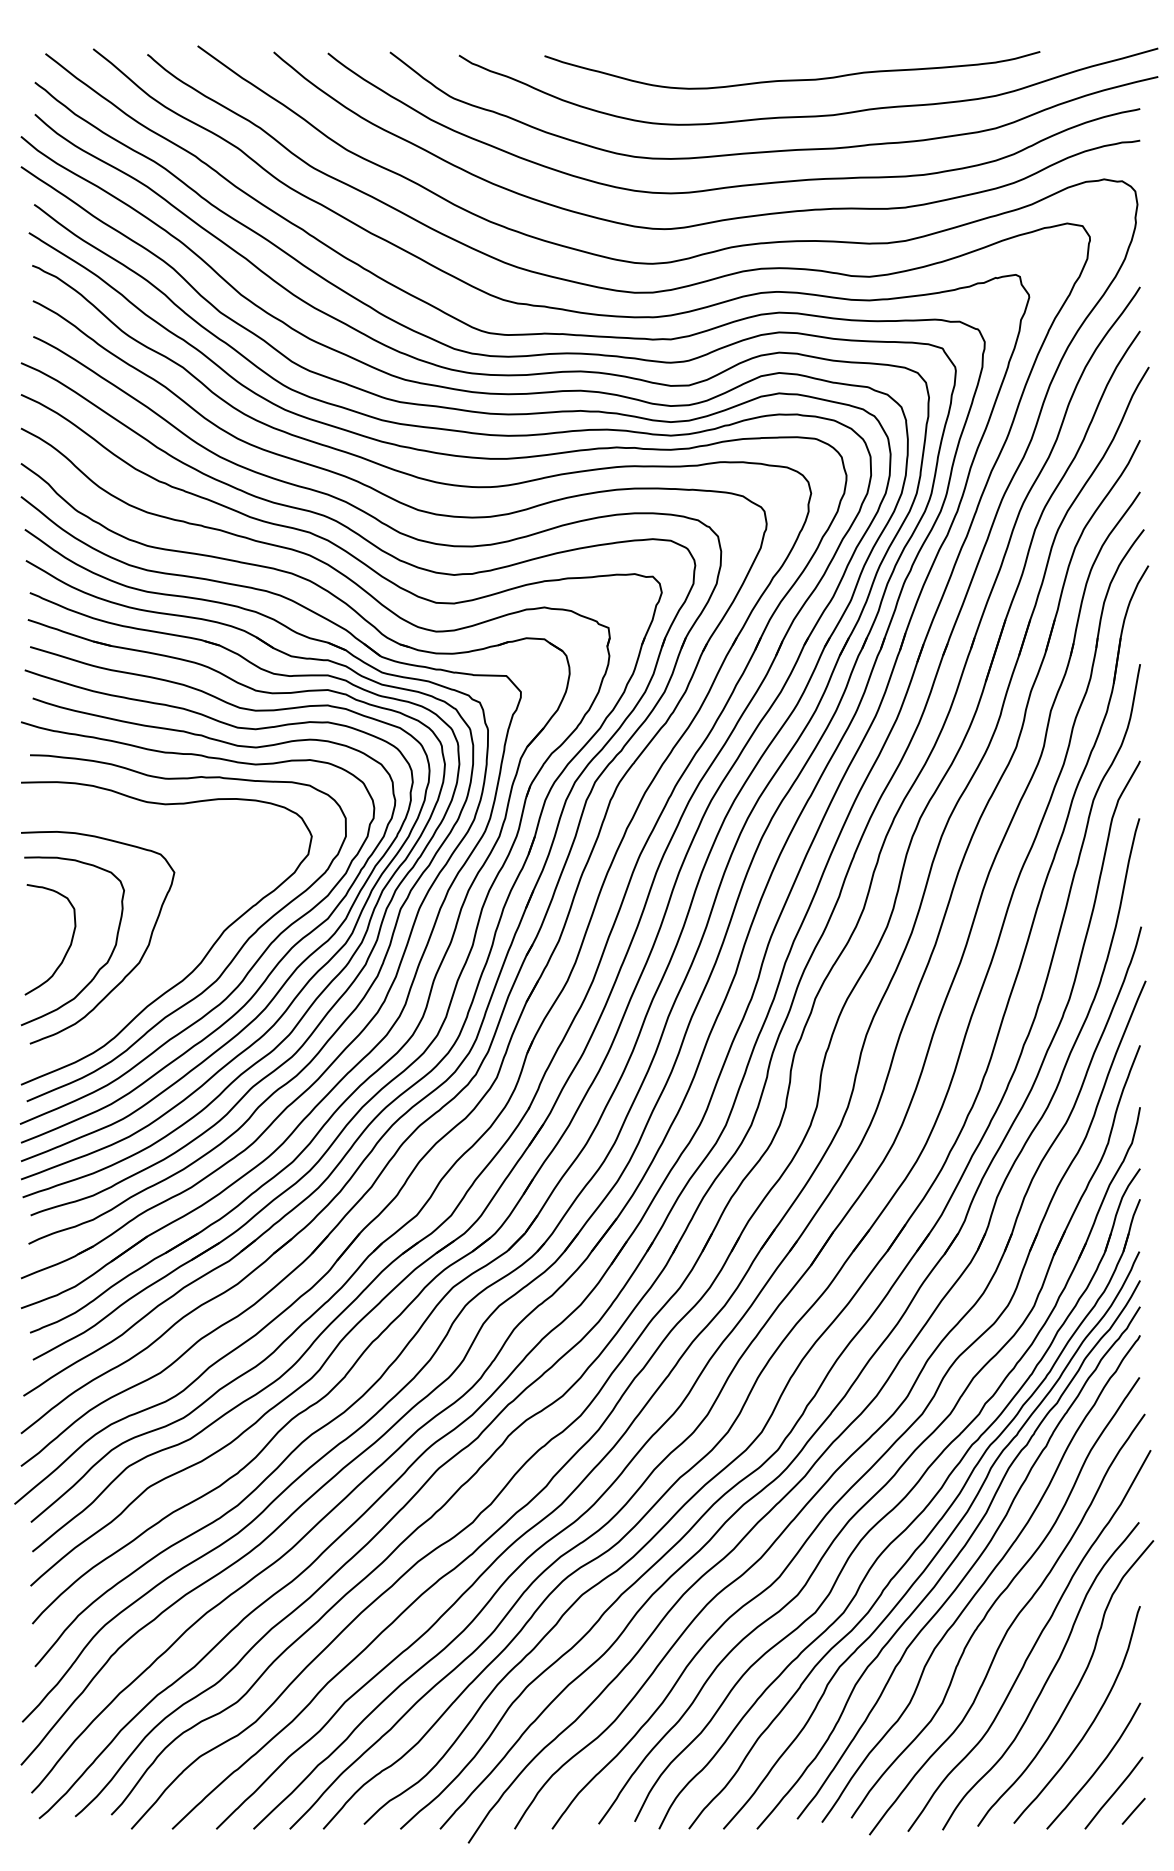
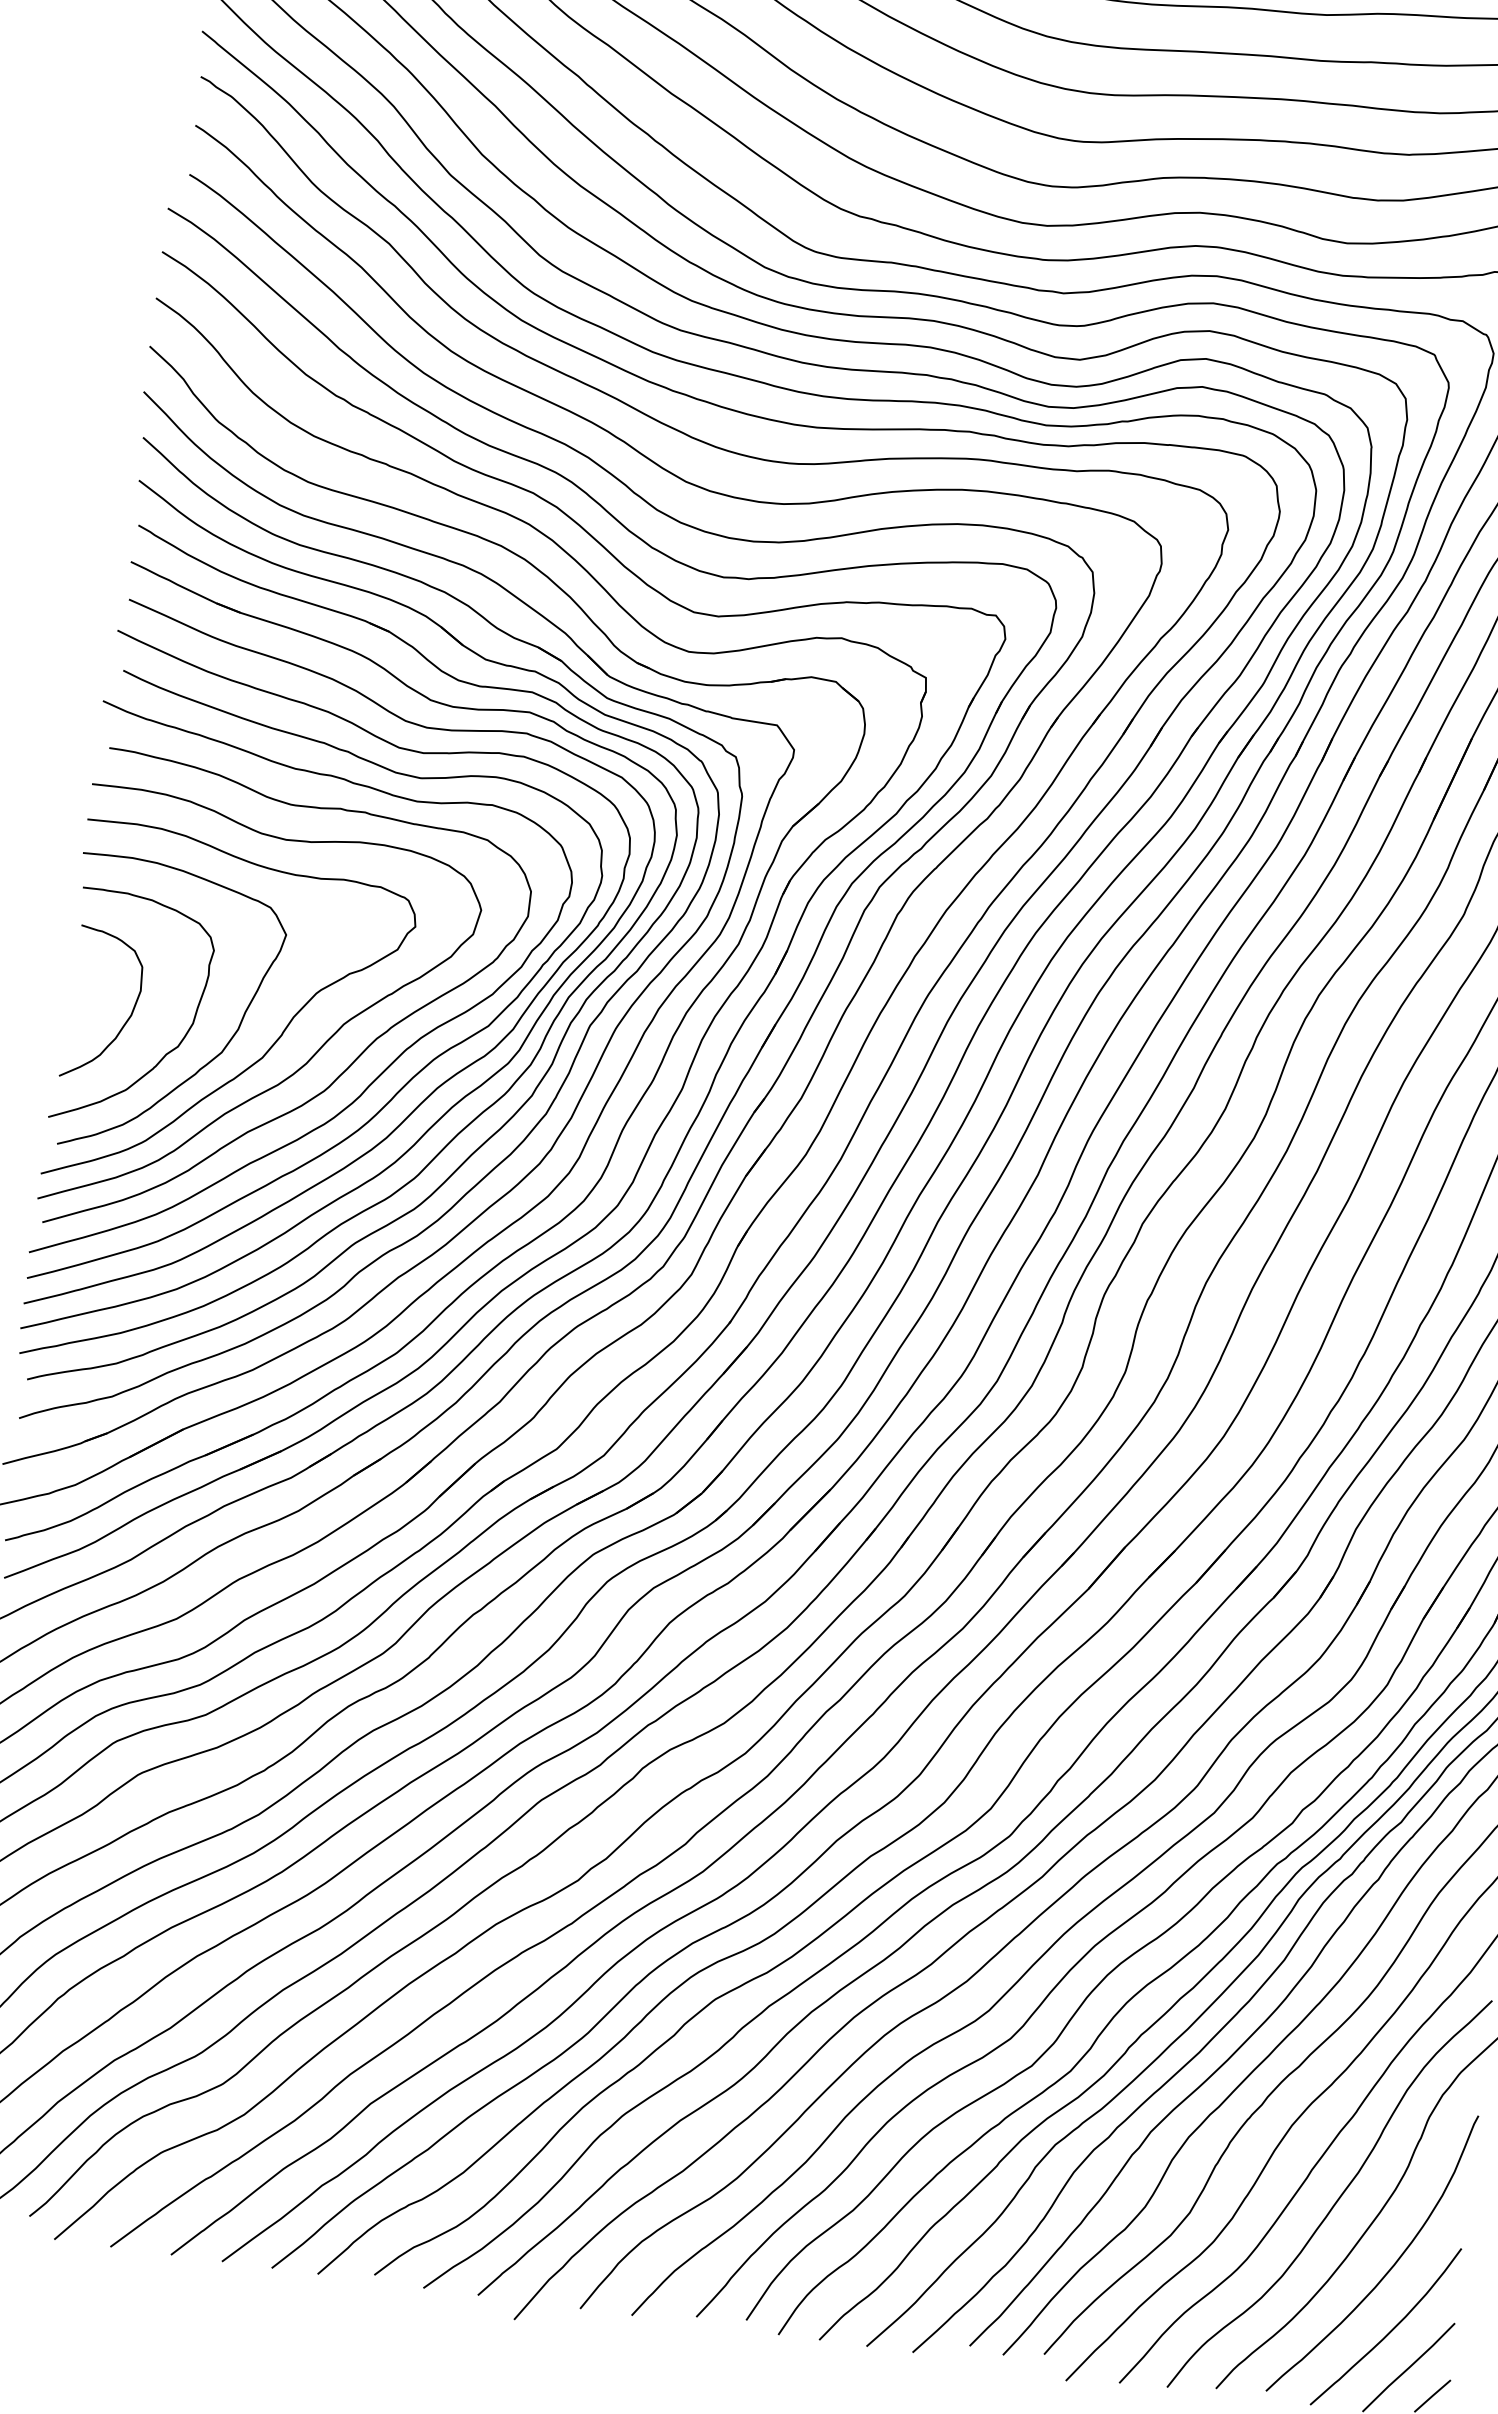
curve: (171, 956) -> (267, 1049), added

